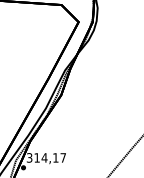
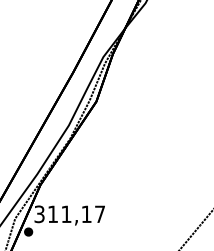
text: (44, 157) -> (66, 213), 314,17 -> 311,17

